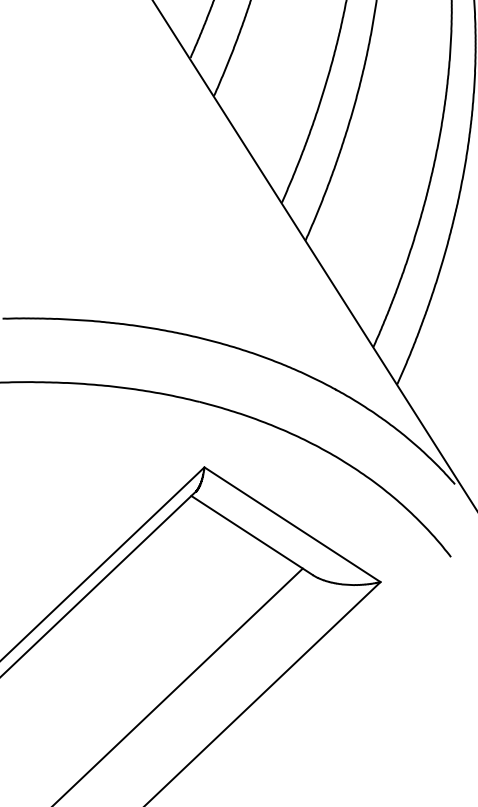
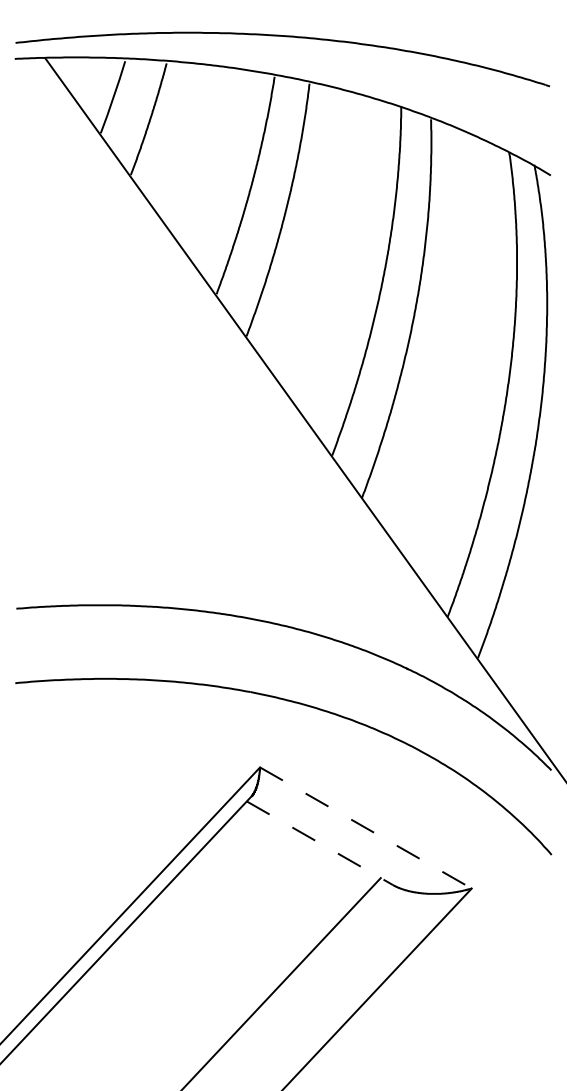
line: (292, 524) -> (365, 827), solid -> dashed
line: (252, 535) -> (320, 843), solid -> dashed

